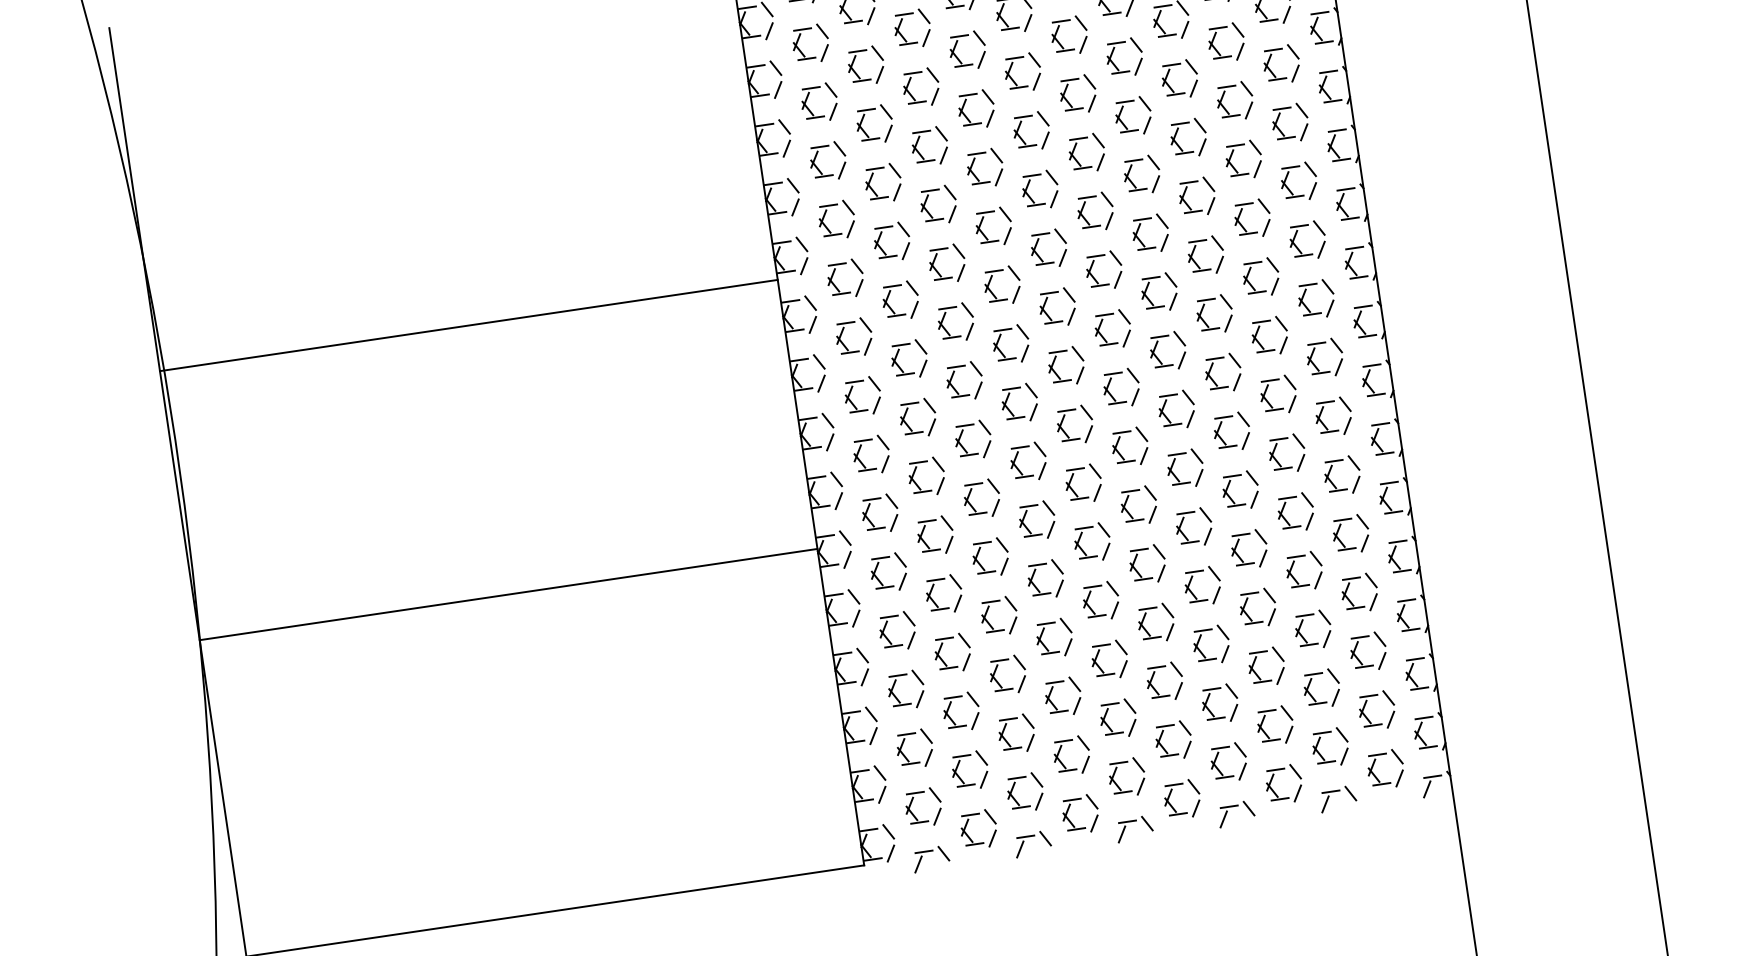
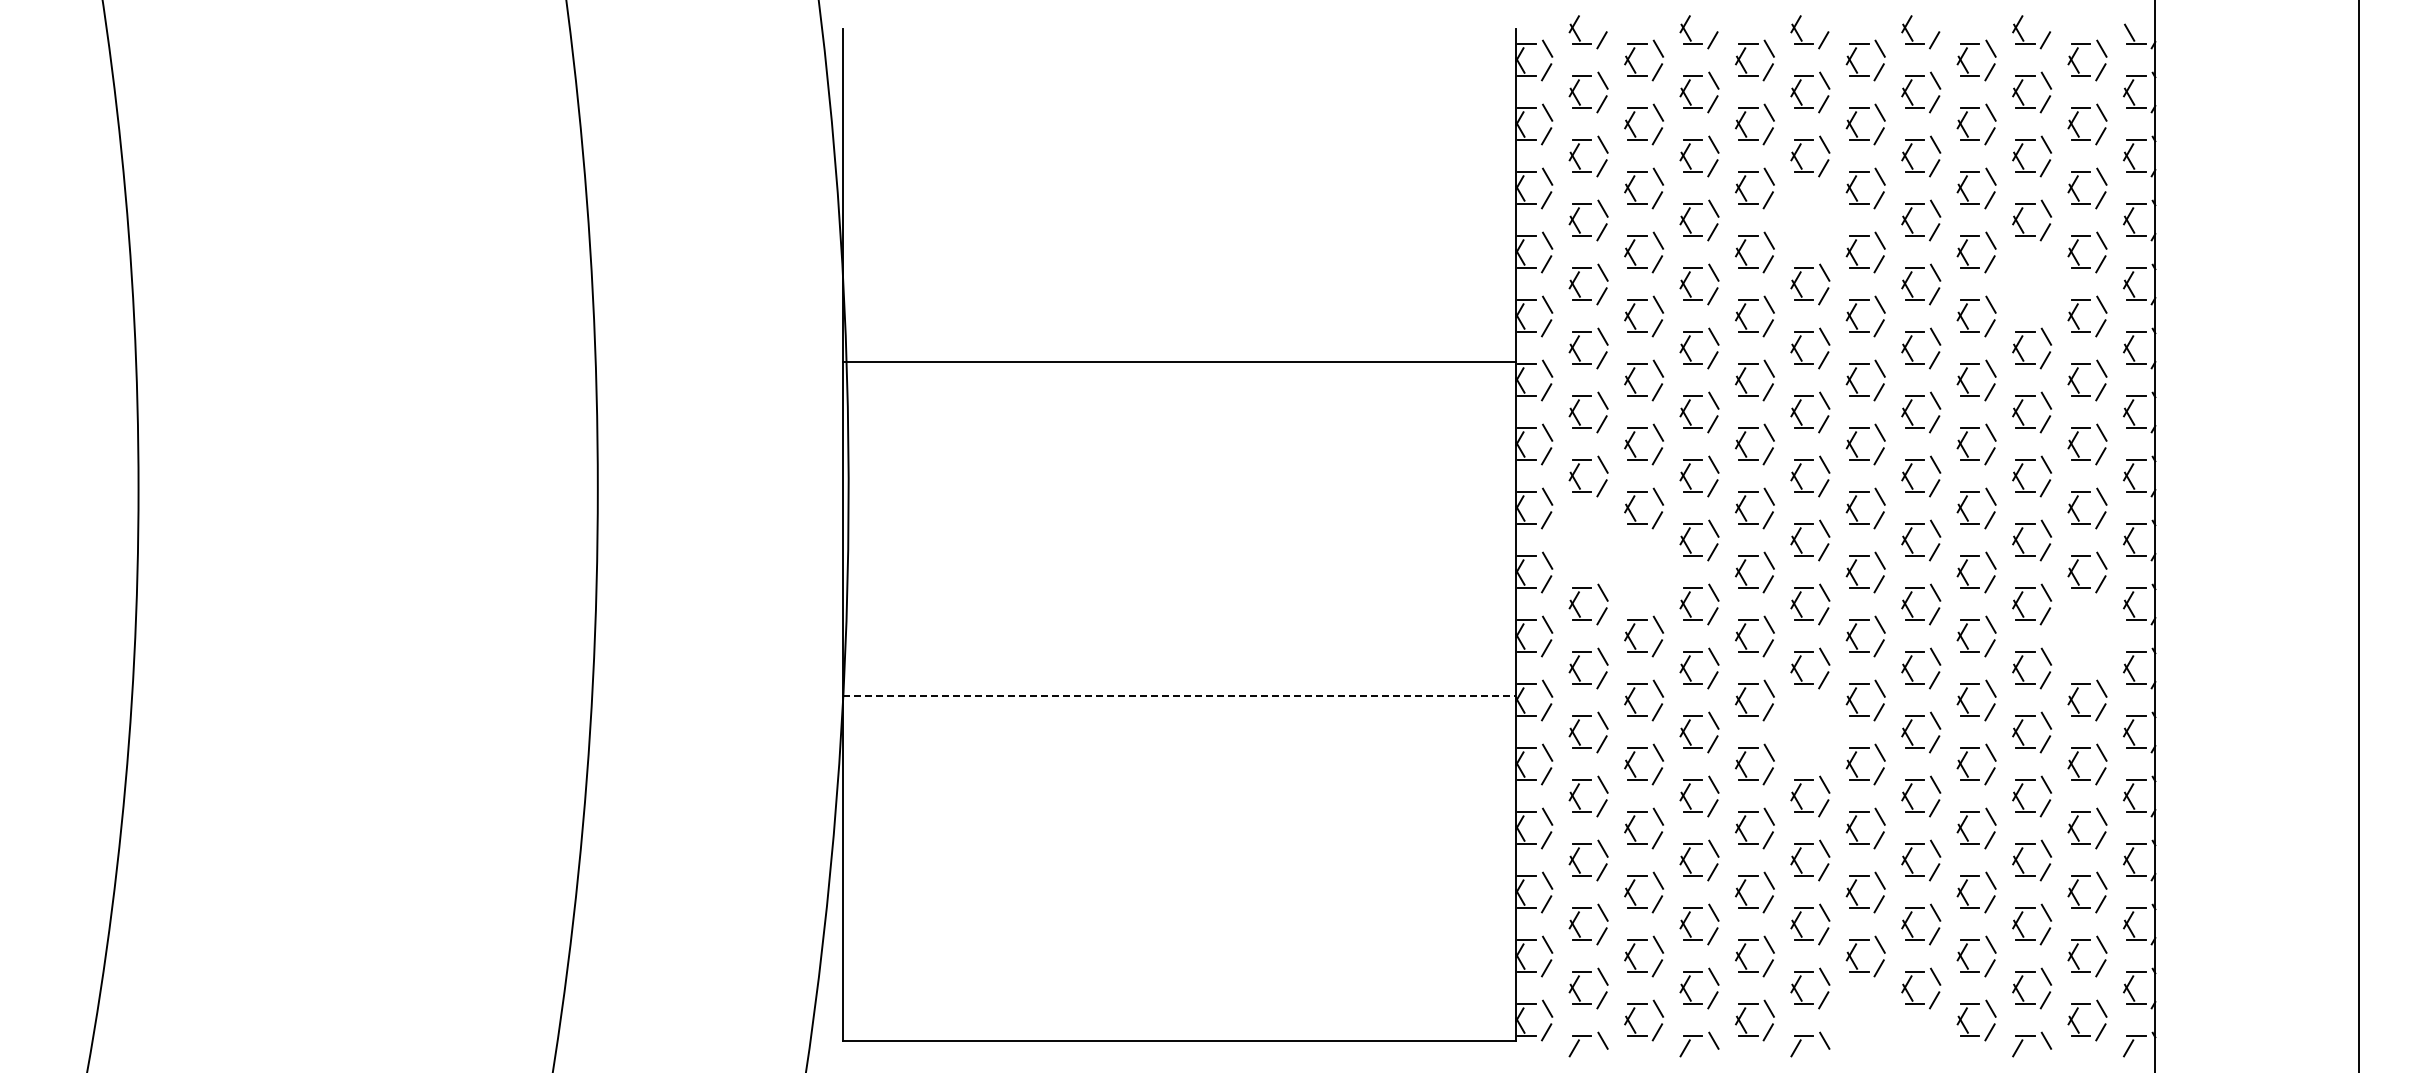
part: (1013, 79) -> (1799, 226), removed
part: (1225, 107) -> (2020, 289), removed
line: (468, 325) -> (1179, 361), moved
part: (853, 403) -> (1577, 546), removed
part: (908, 424) -> (1632, 577), removed
part: (1324, 424) -> (2076, 642), removed
part: (1083, 549) -> (1799, 738), removed
line: (508, 594) -> (1179, 695), solid -> dashed
part: (1235, 806) -> (1921, 1036), removed
part: (1173, 807) -> (1855, 1027), removed

